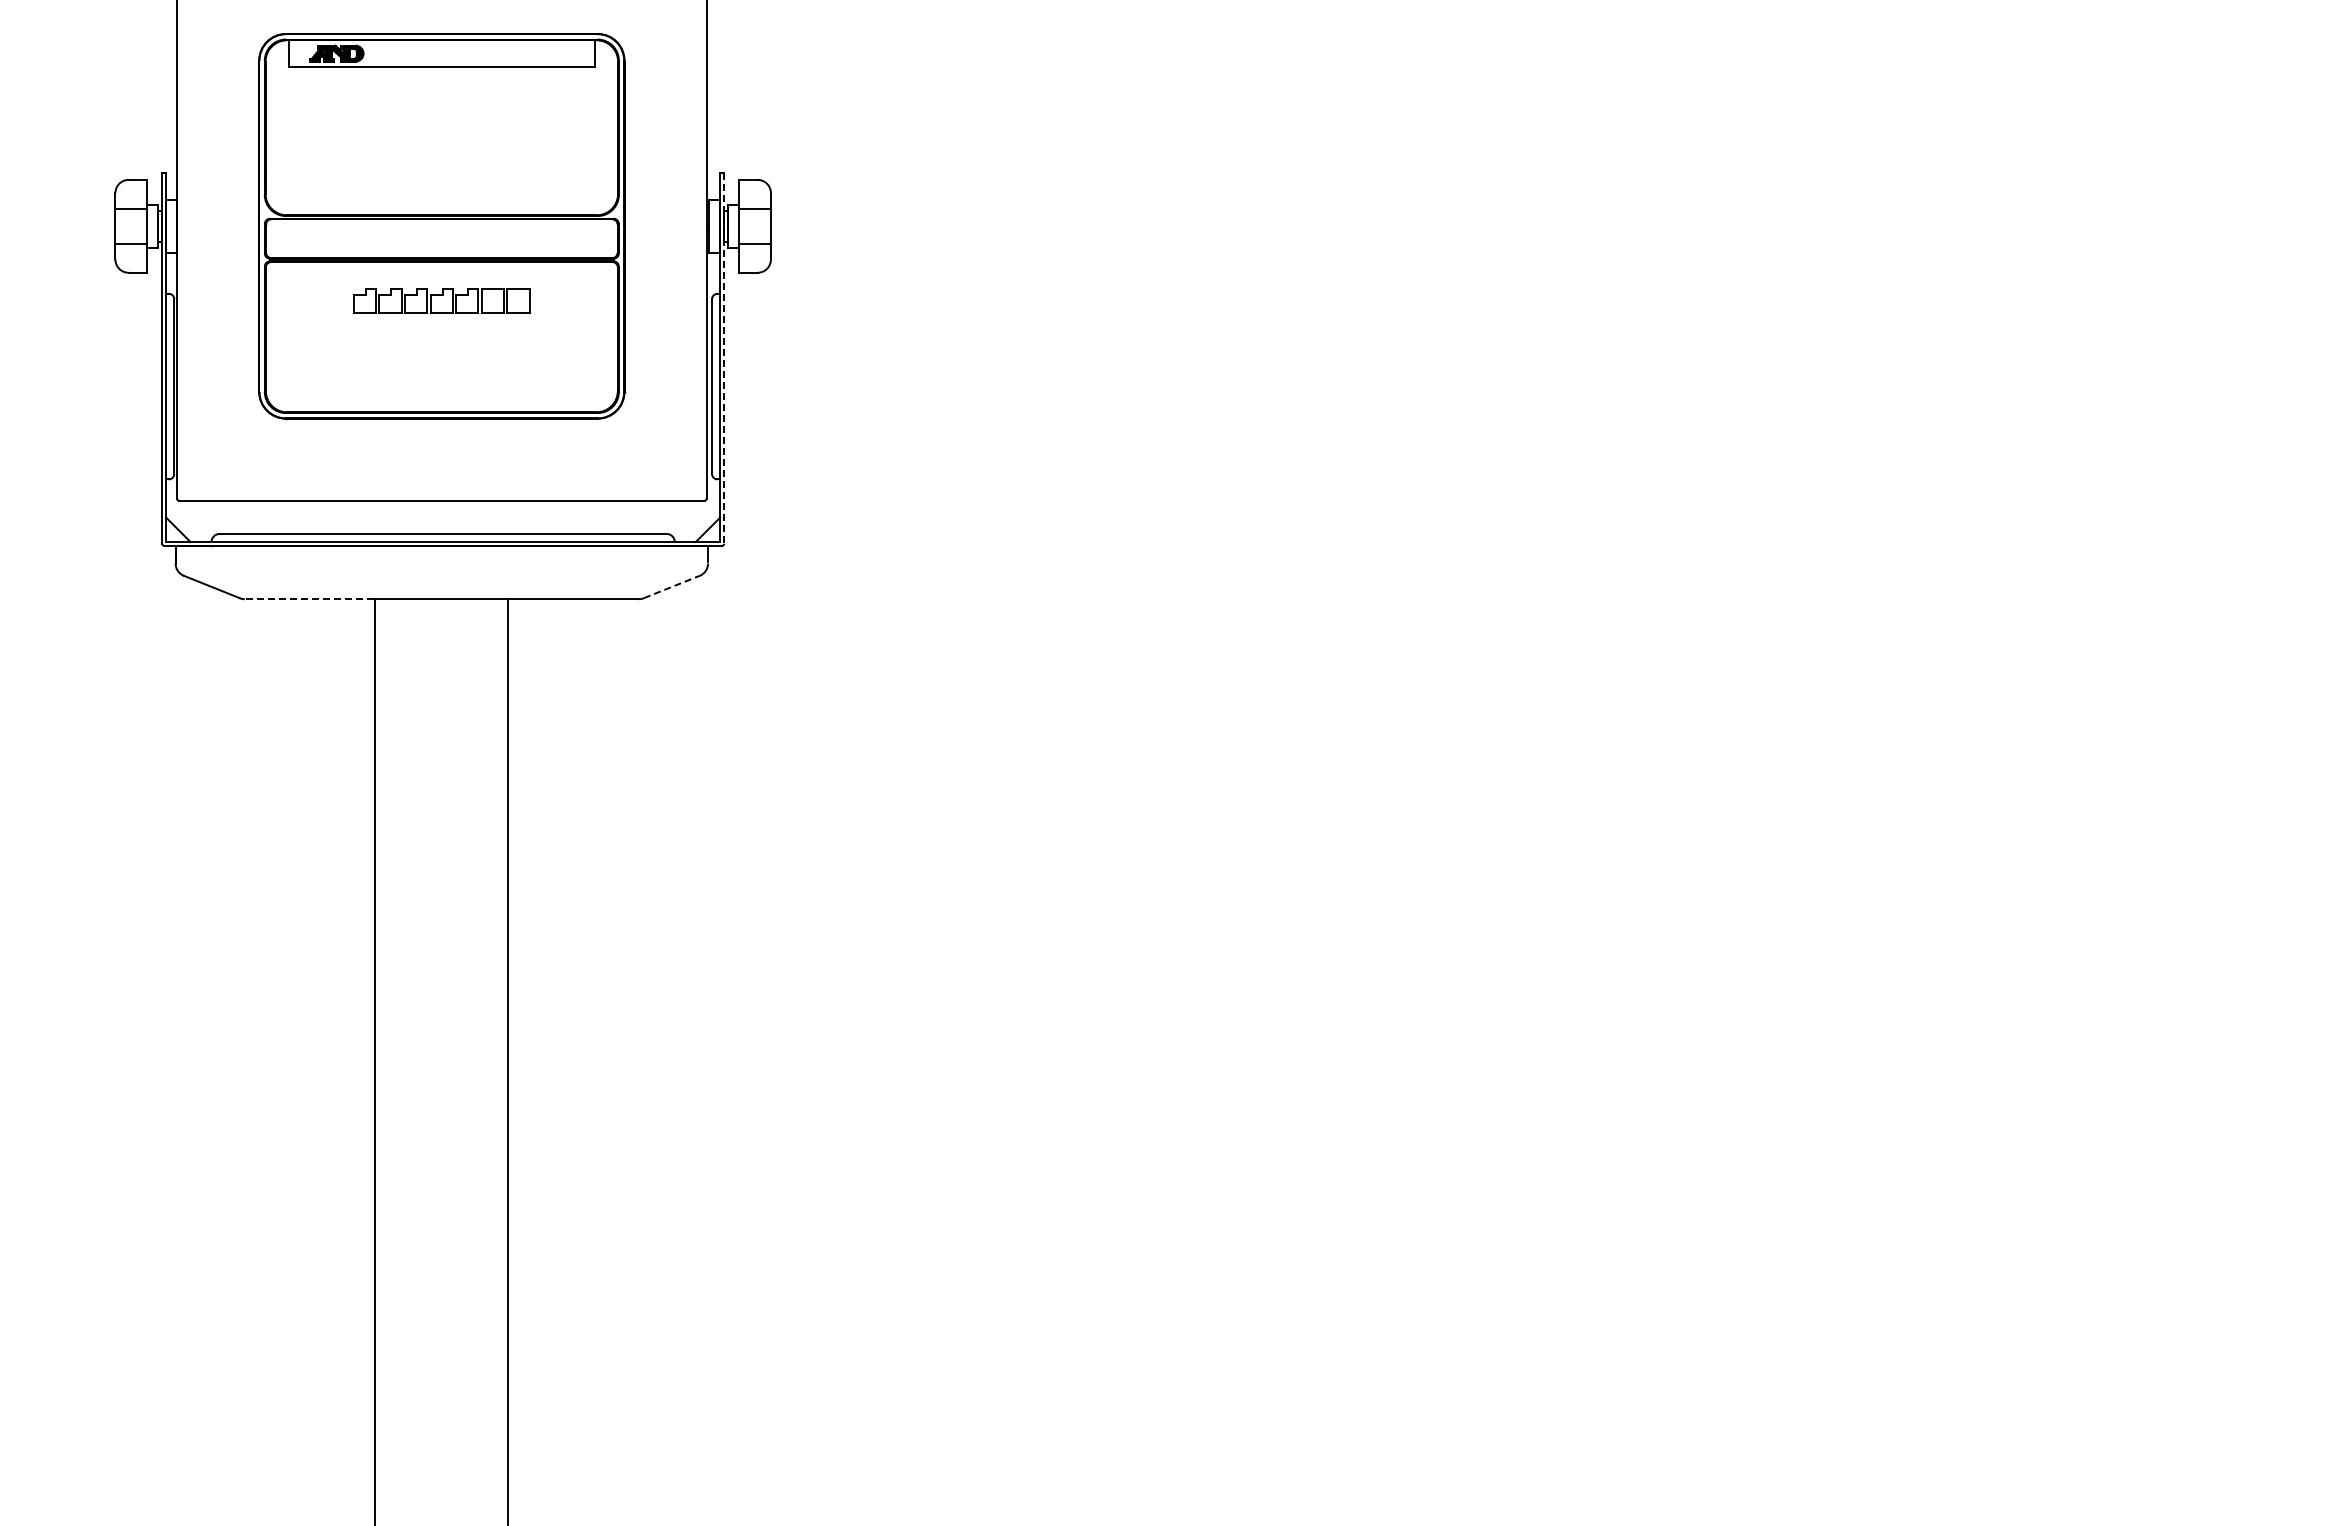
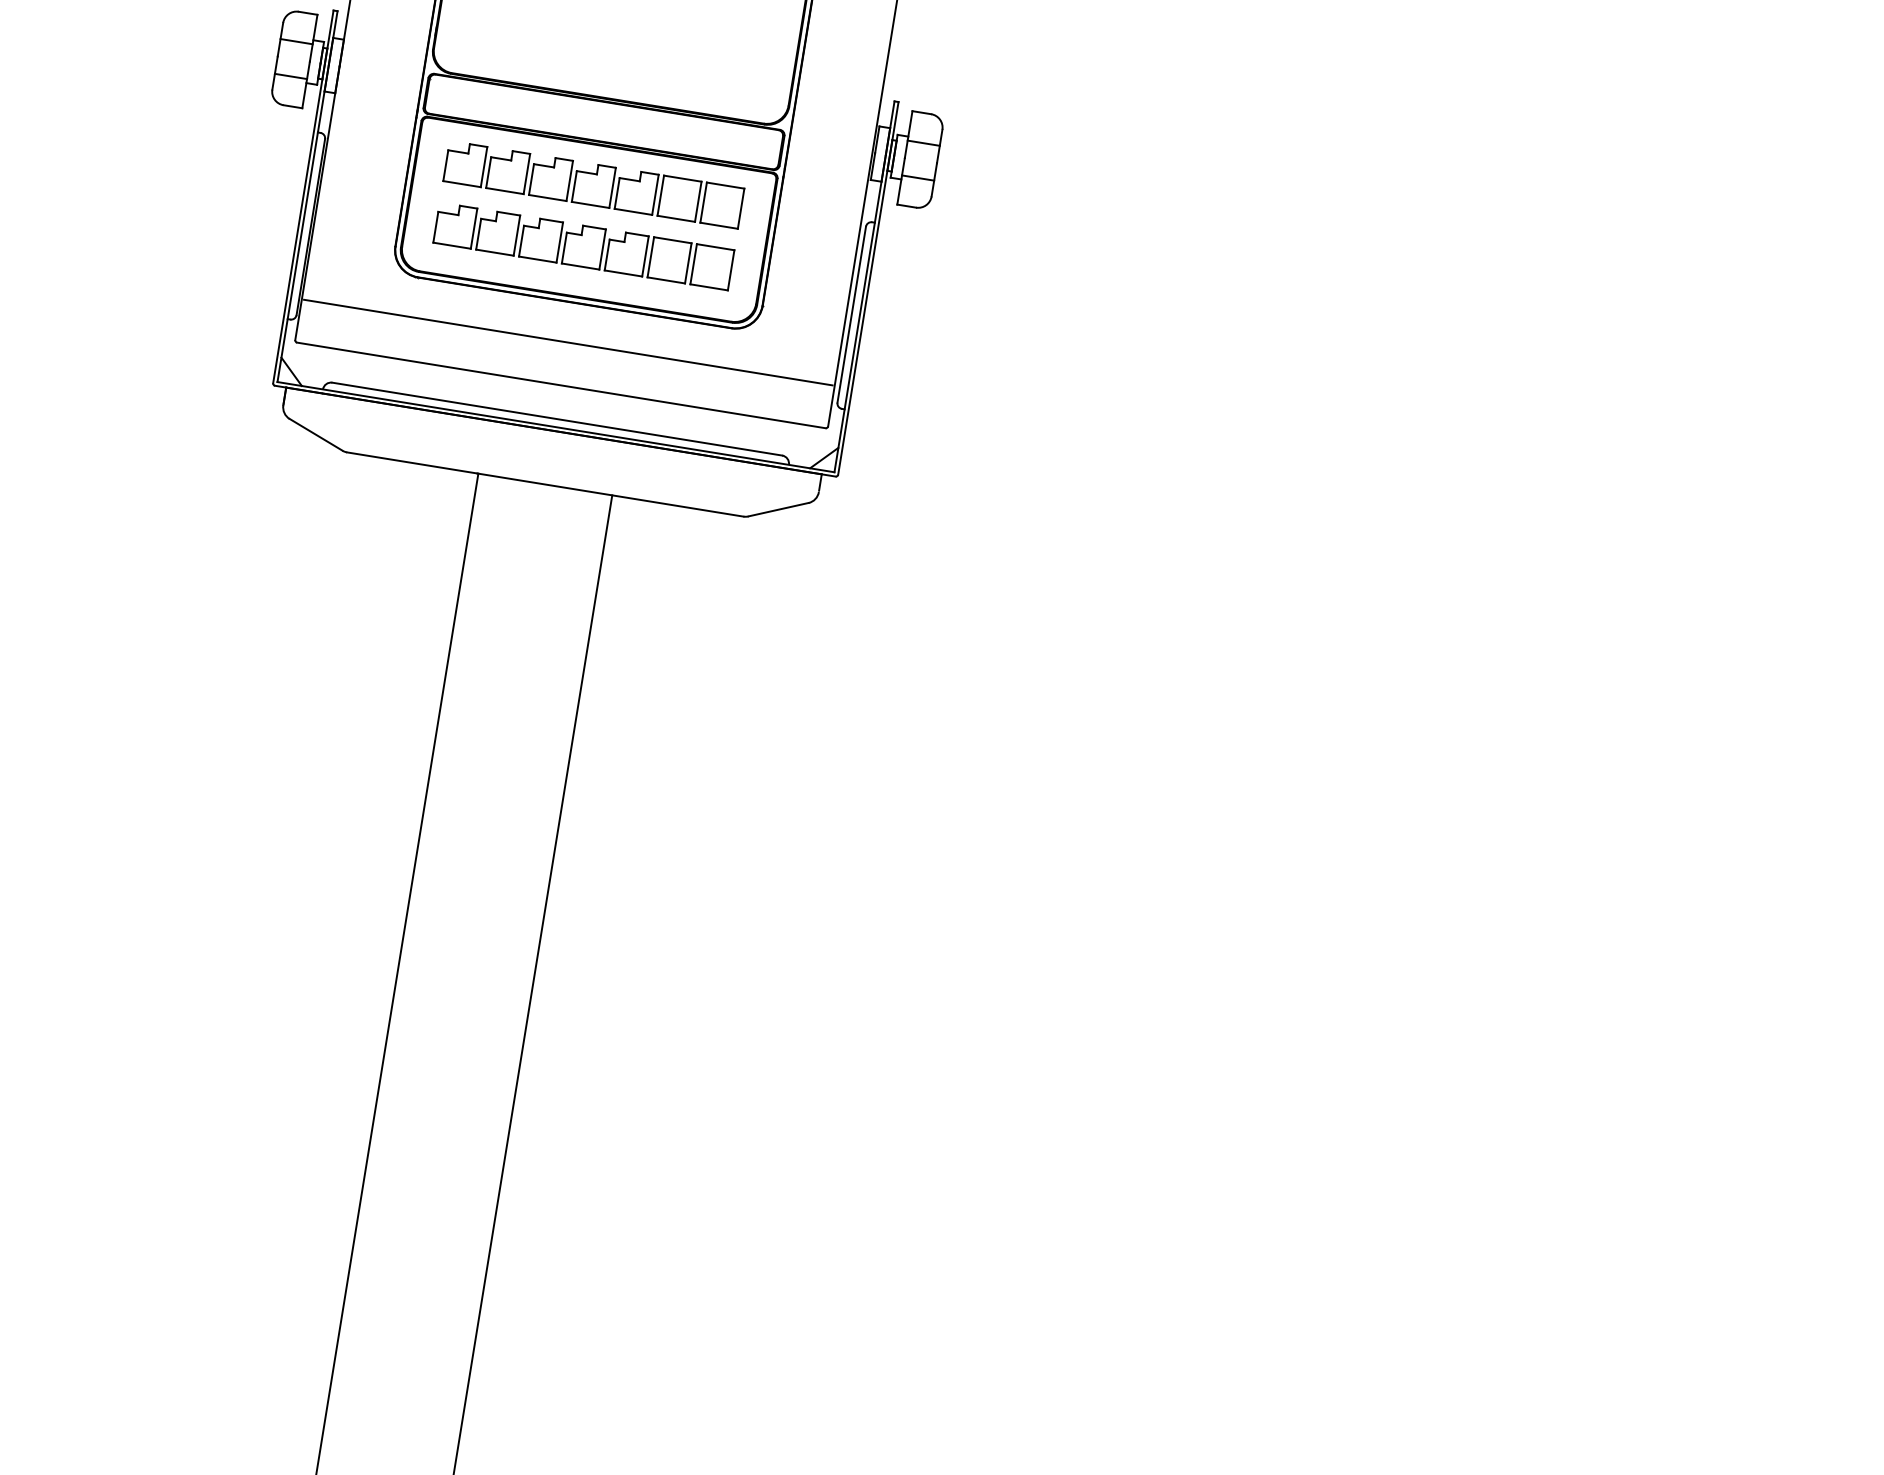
part: (441, 300) -> (593, 184), size x1.67
line: (724, 359) -> (868, 289), dashed -> solid
part: (441, 362) -> (583, 246), added
line: (441, 458) -> (567, 342), added
line: (672, 586) -> (779, 509), dashed -> solid
line: (309, 599) -> (412, 463), dashed -> solid

